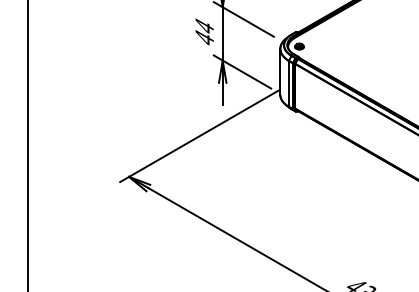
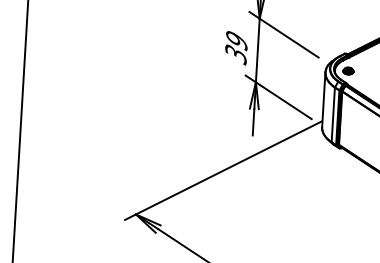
text: (204, 32) -> (236, 47), 44 -> 39

